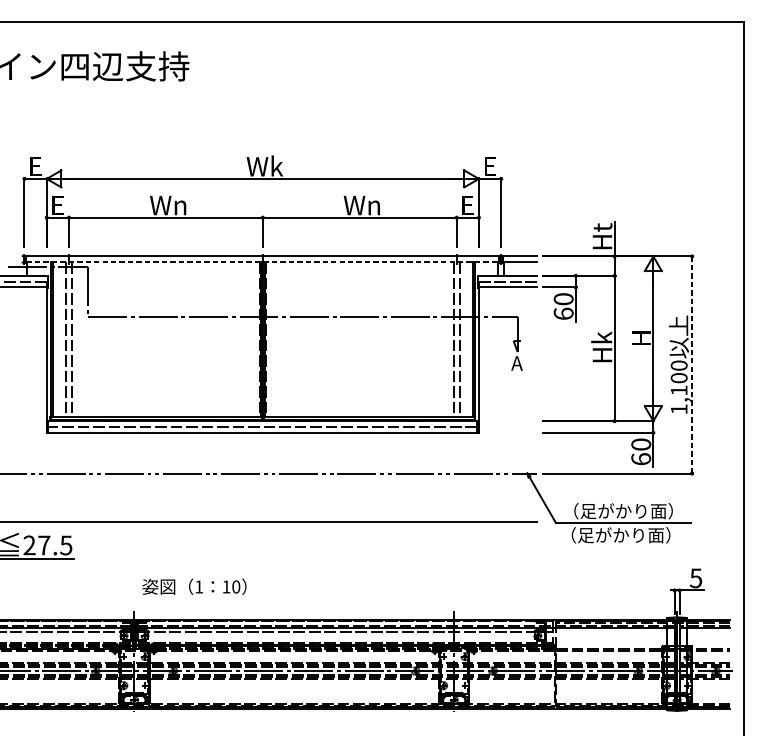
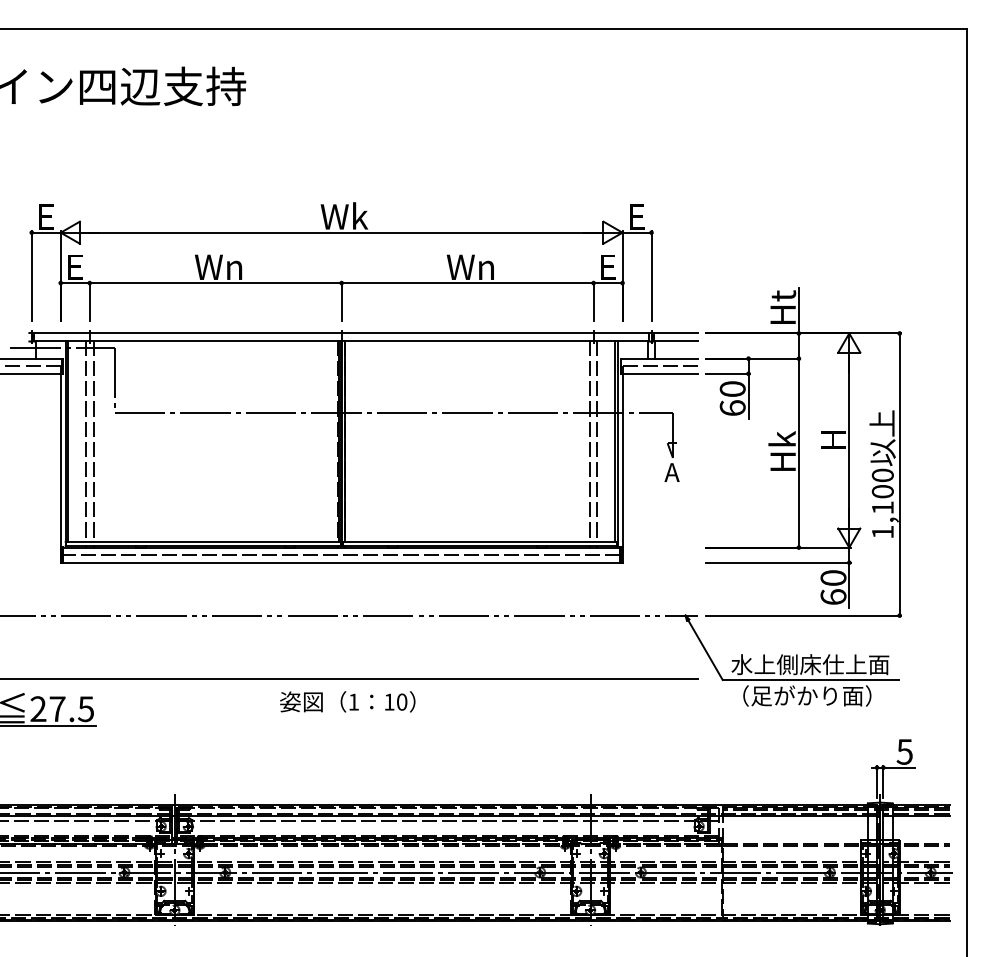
line: (263, 262) -> (342, 341), dashed -> solid
line: (691, 364) -> (899, 474), dashed -> solid
text: (623, 511) -> (810, 664), （足がかり面） -> 水上側床仕上面
text: (194, 586) -> (347, 701), moved

